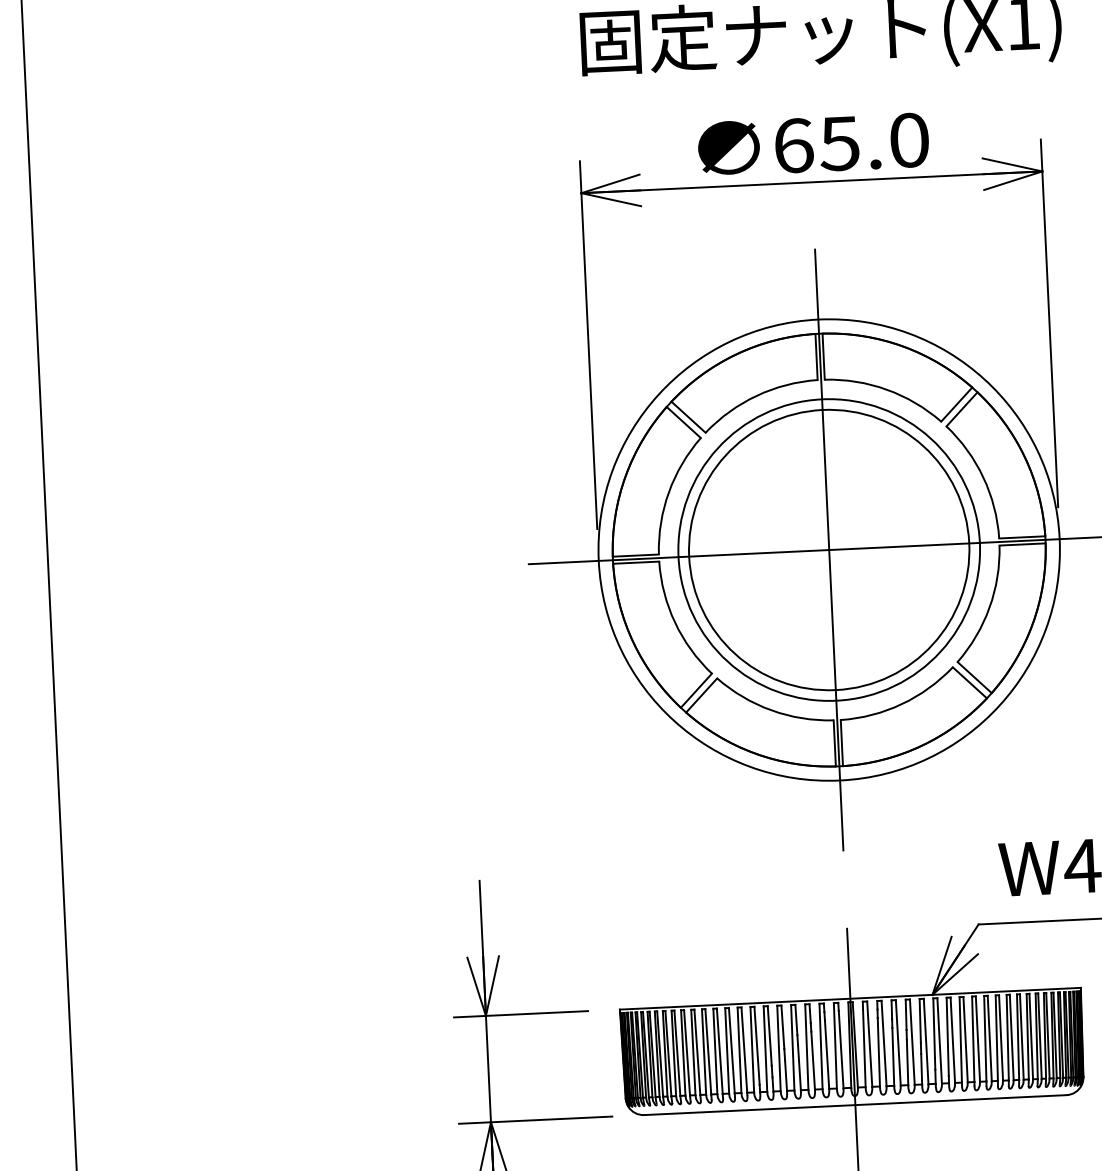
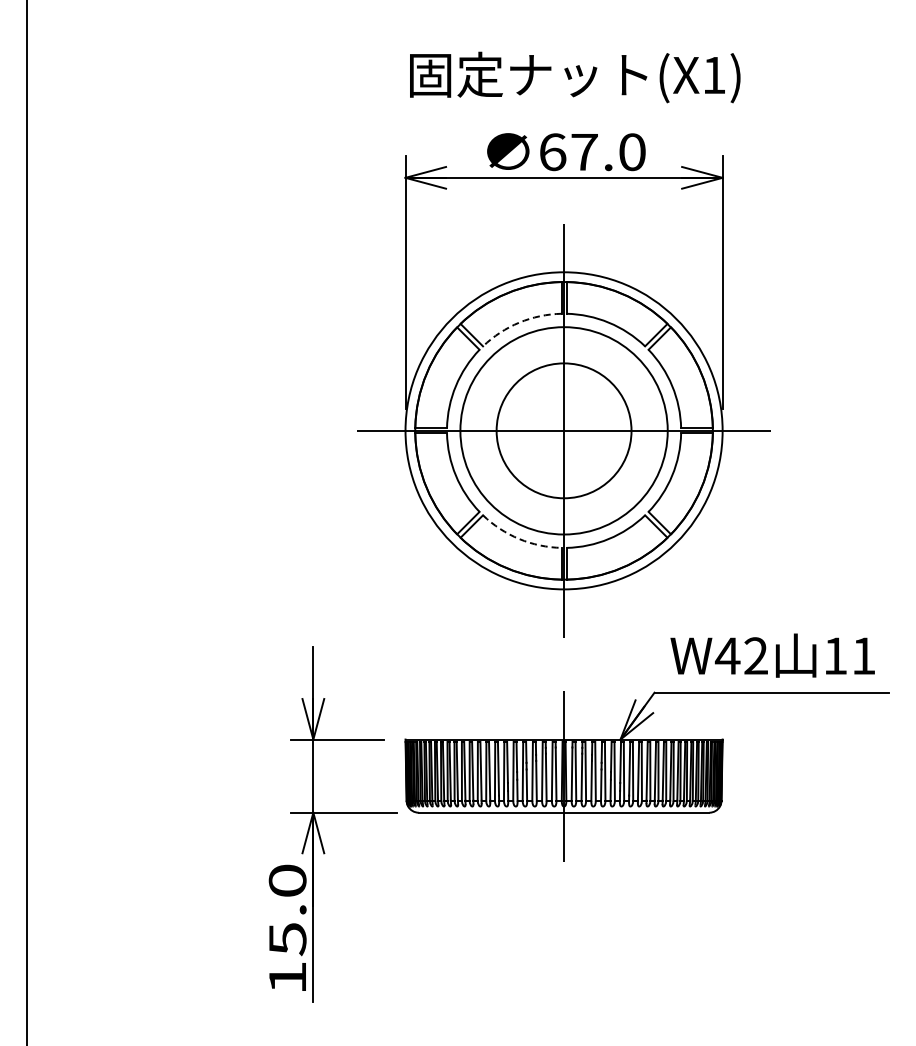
text: (838, 144) -> (583, 152), 65.0 -> 67.0
arc: (756, 395) -> (519, 322), solid -> dashed
circle: (828, 549) -> (563, 430), size x0.7
arc: (771, 711) -> (519, 539), solid -> dashed

